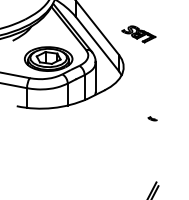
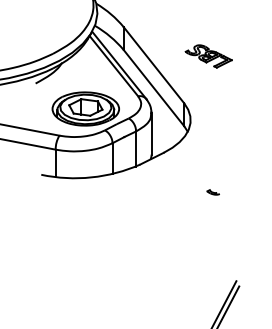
part: (138, 34) -> (208, 56), moved
part: (152, 118) -> (212, 192), moved

